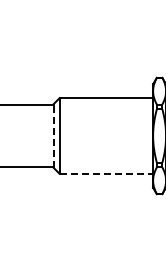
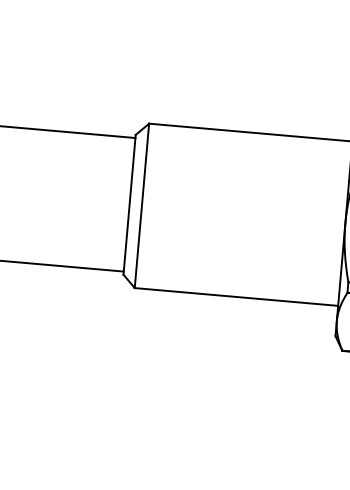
line: (53, 135) -> (128, 203), dashed -> solid
line: (106, 173) -> (236, 296), dashed -> solid

